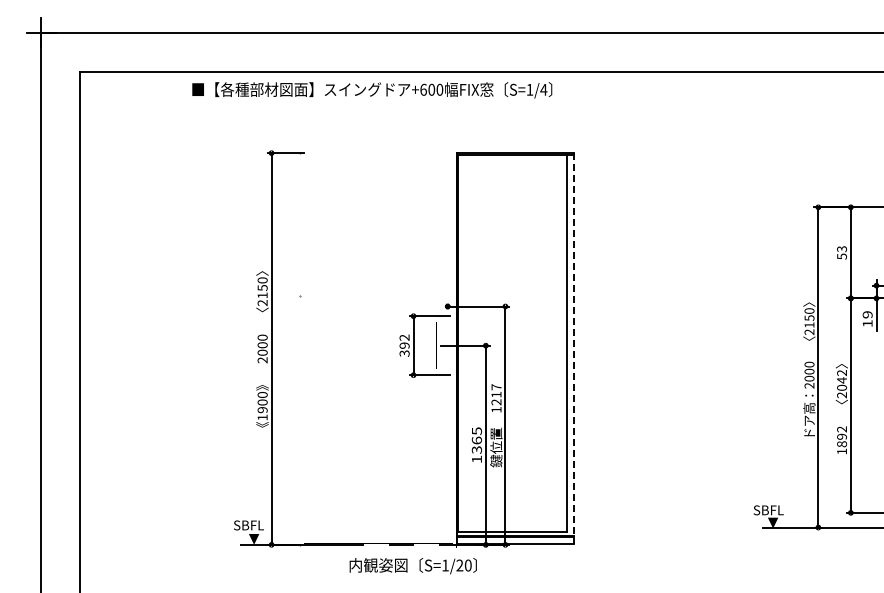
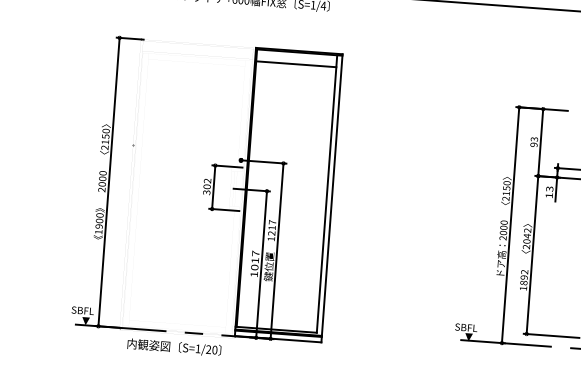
line: (512, 171) -> (296, 64), added
text: (841, 256) -> (533, 144), 53 -> 93
text: (867, 314) -> (549, 188), 19 -> 13
text: (404, 345) -> (207, 186), 392 -> 302
line: (574, 348) -> (332, 198), dashed -> solid
text: (476, 440) -> (254, 260), 1365 -> 1017
text: (412, 566) -> (173, 347), moved

